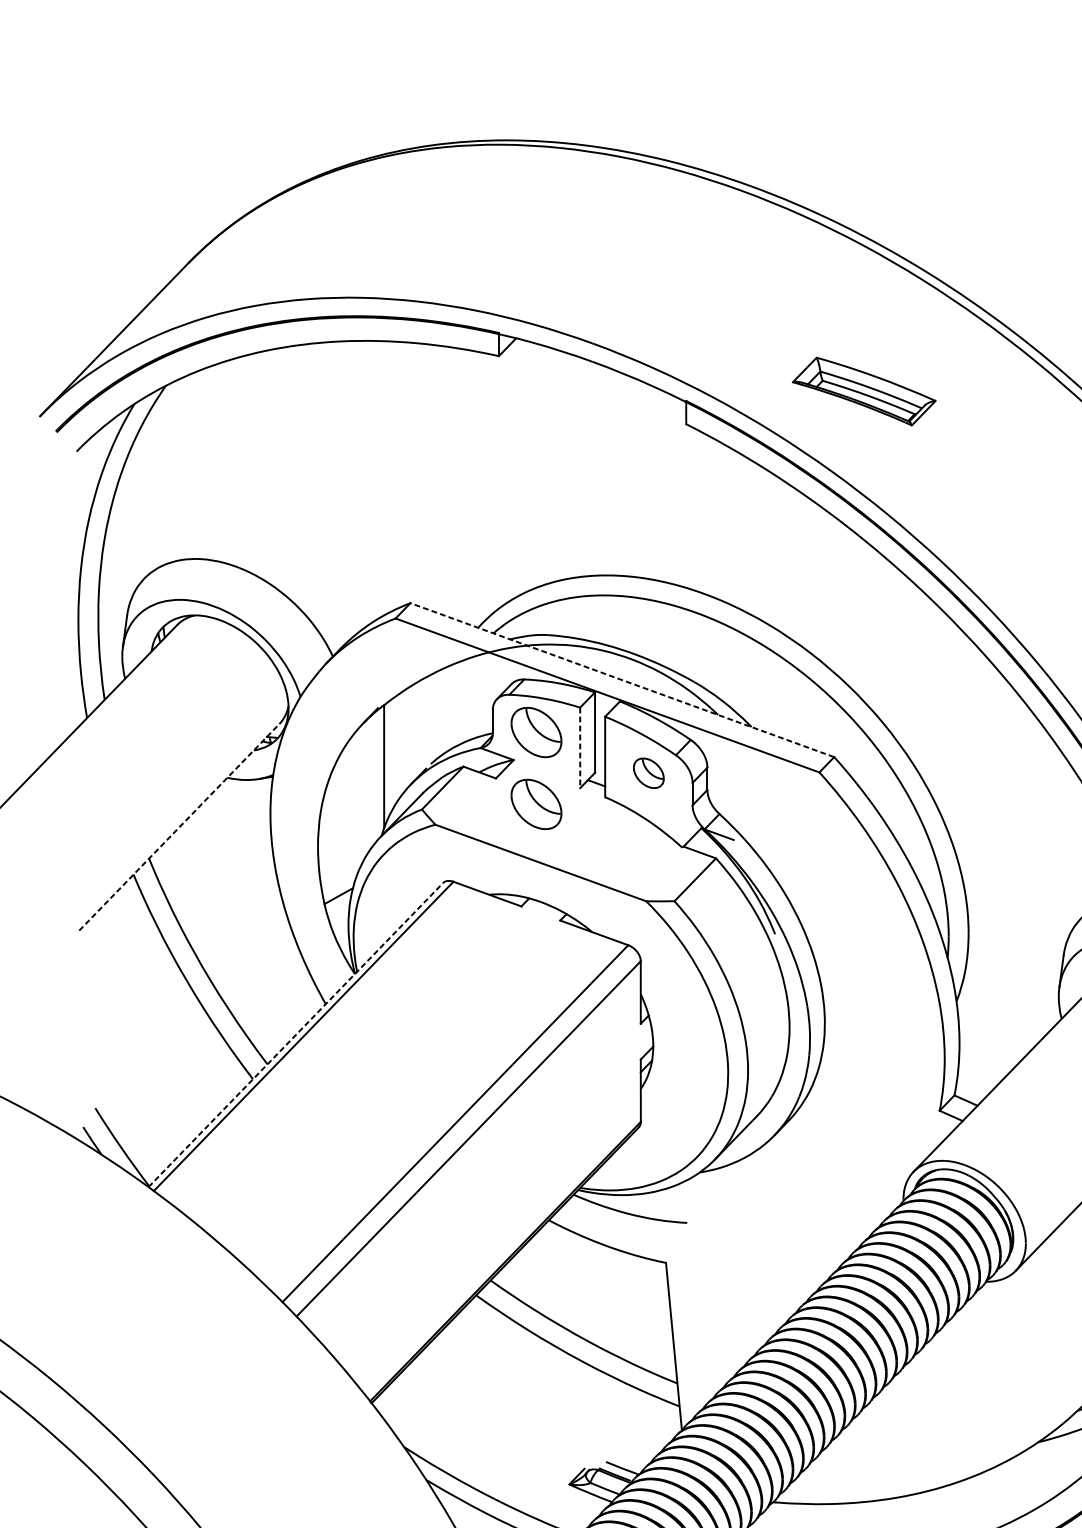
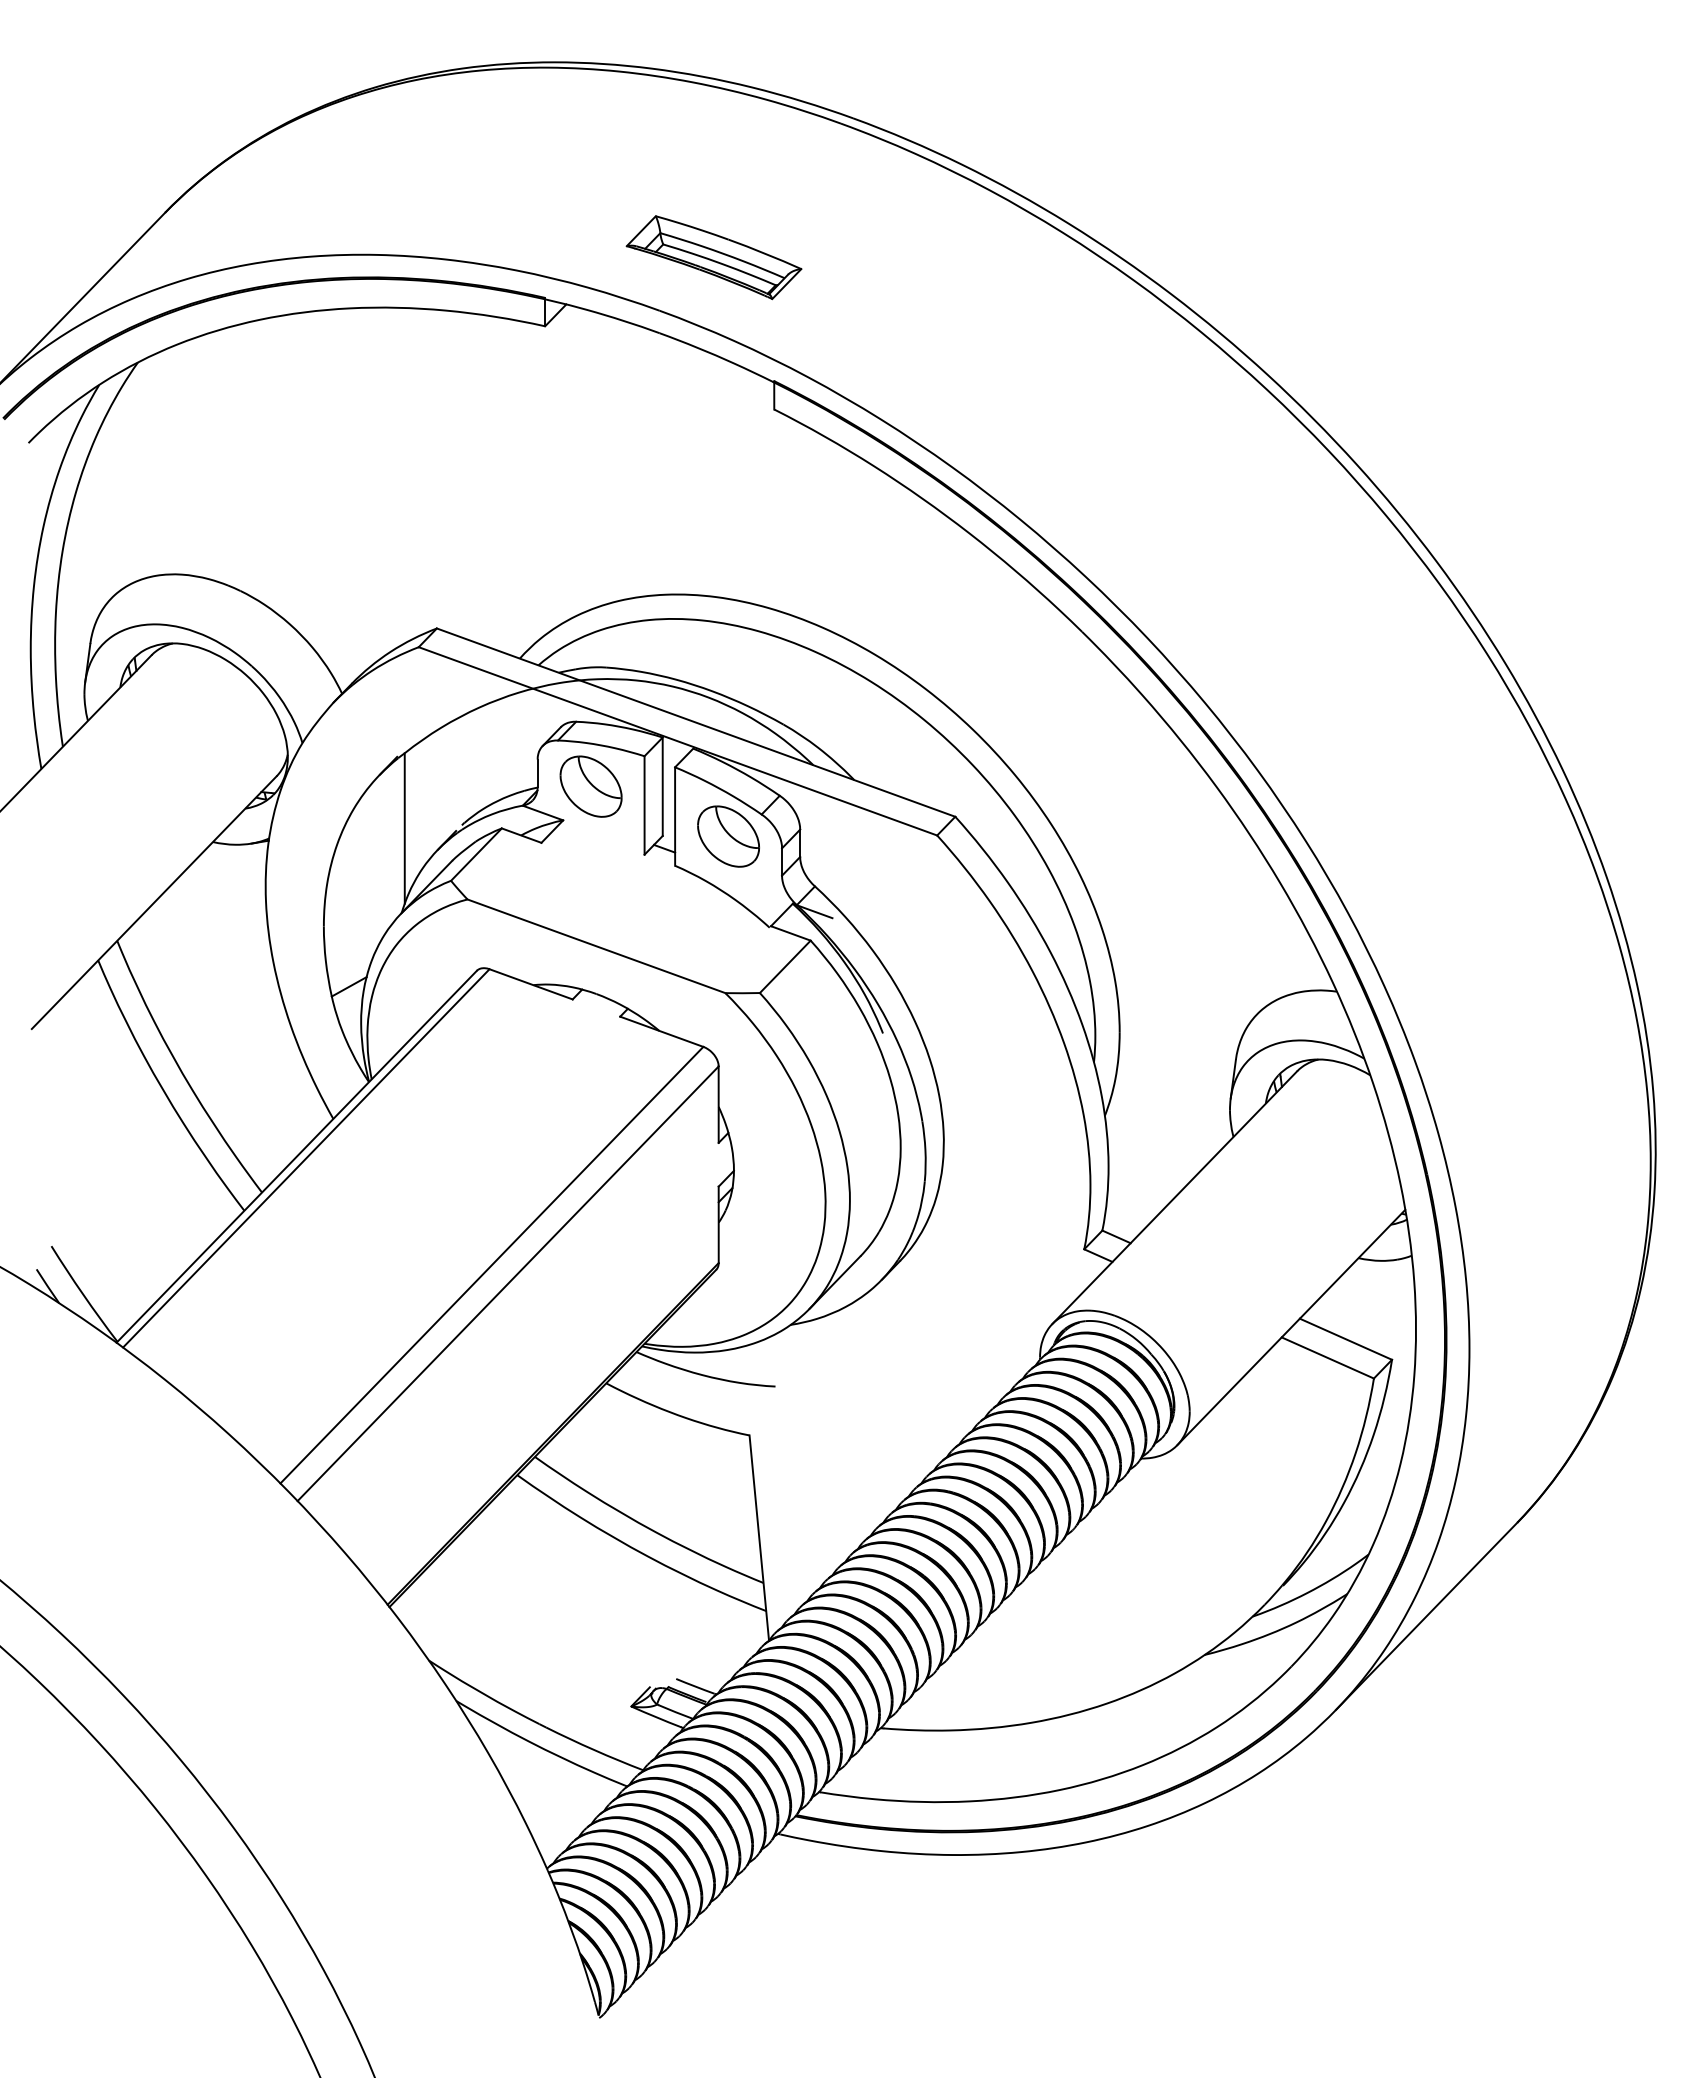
part: (863, 391) -> (713, 257), moved
line: (622, 680) -> (696, 722), dashed -> solid
line: (580, 747) -> (644, 805), dashed -> solid
part: (648, 773) -> (728, 836), size x1.67
part: (536, 804) -> (590, 874), removed
line: (179, 827) -> (154, 902), dashed -> solid
line: (295, 1034) -> (296, 1156), dashed -> solid

